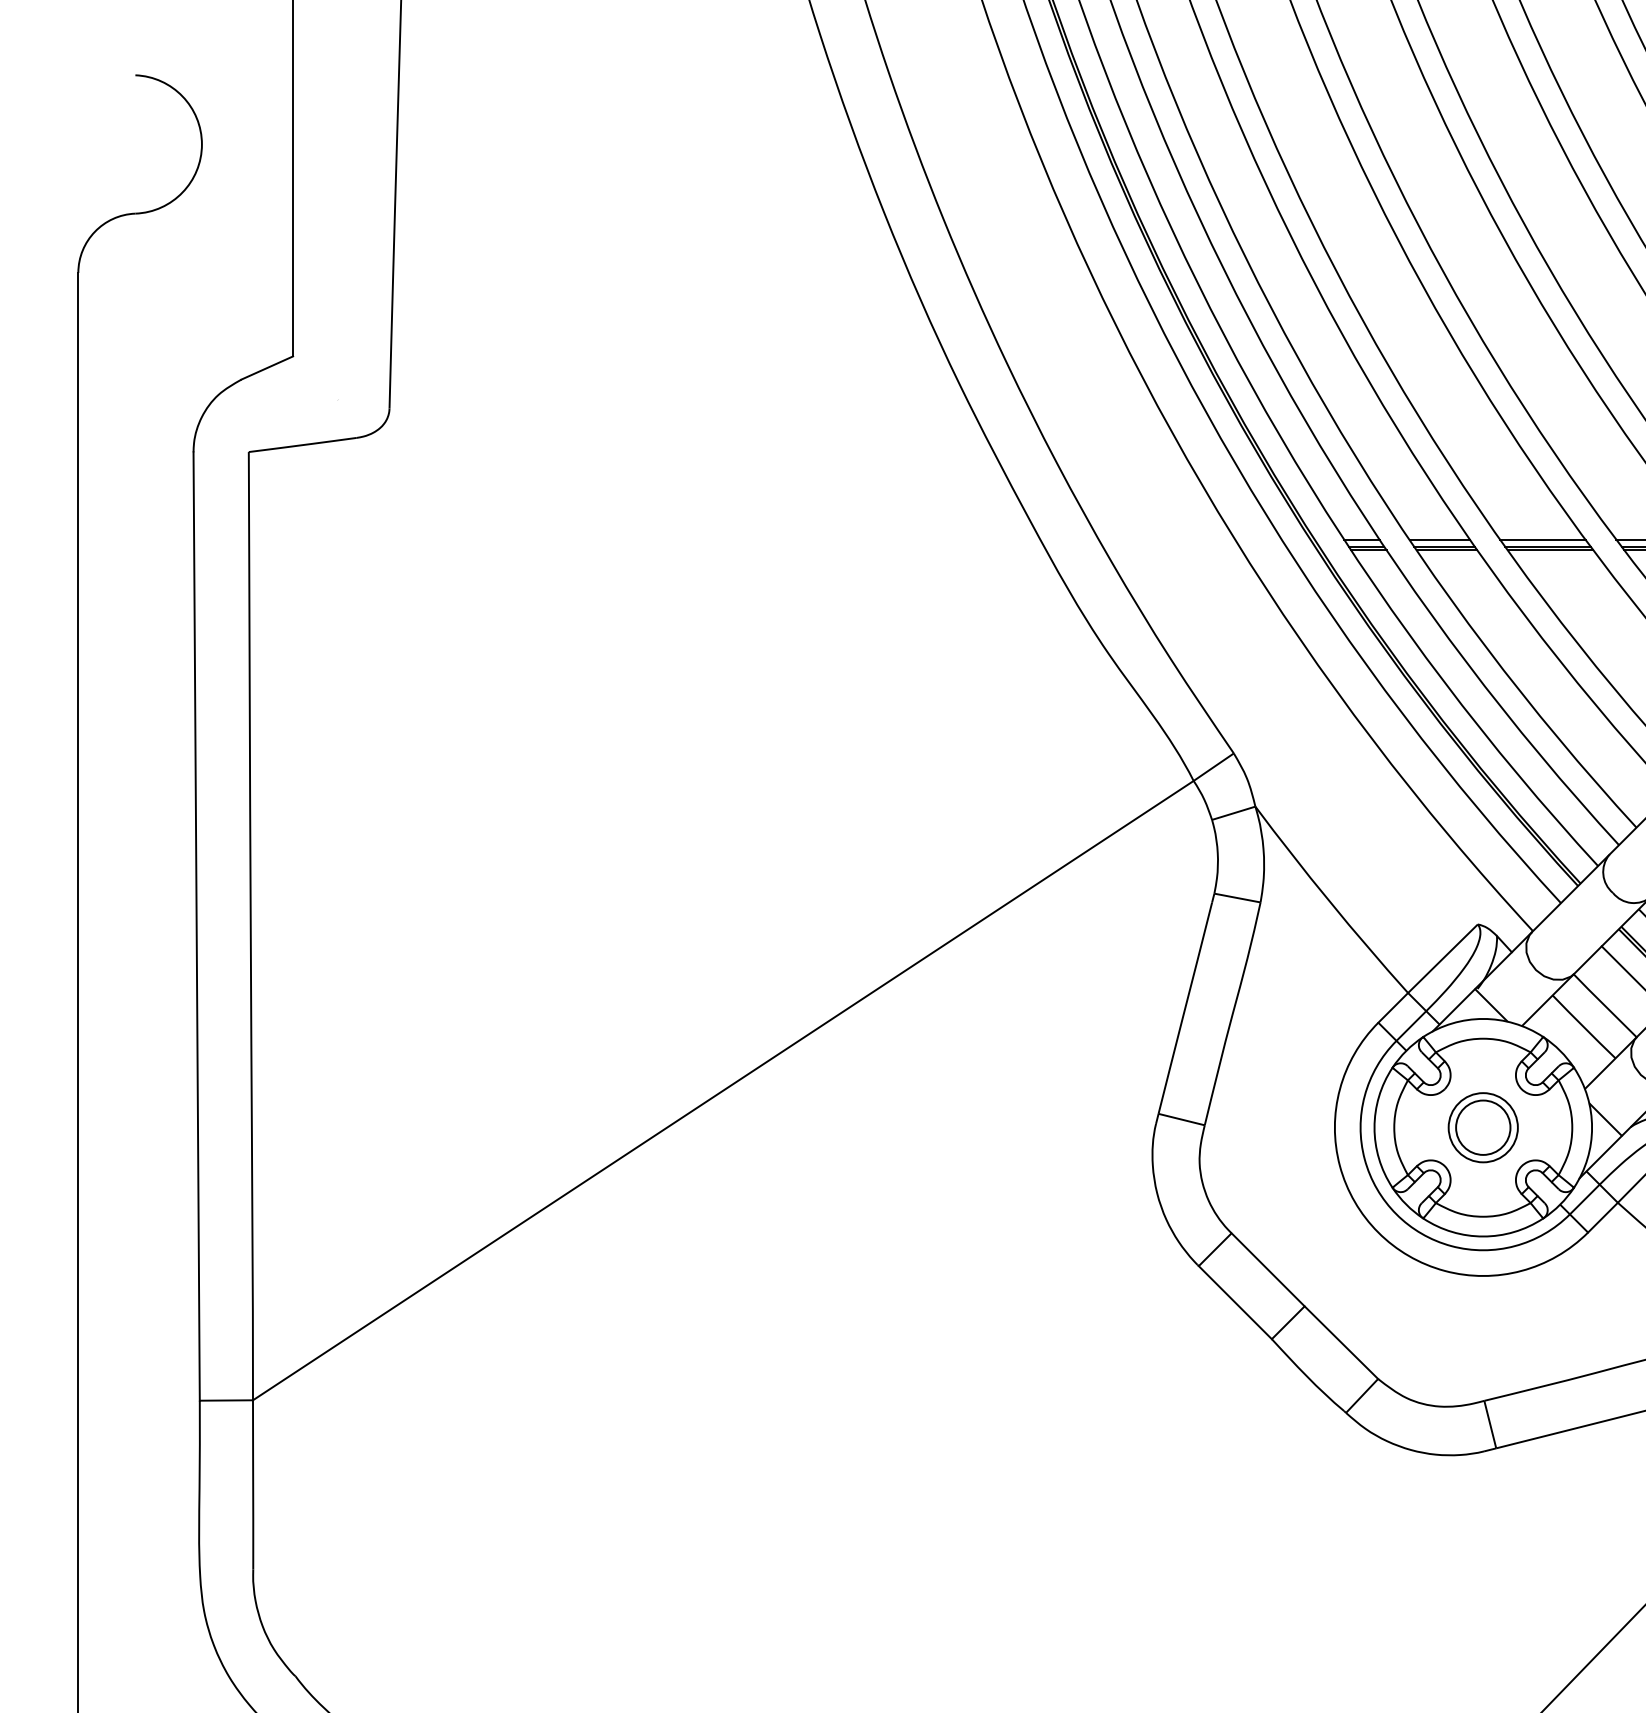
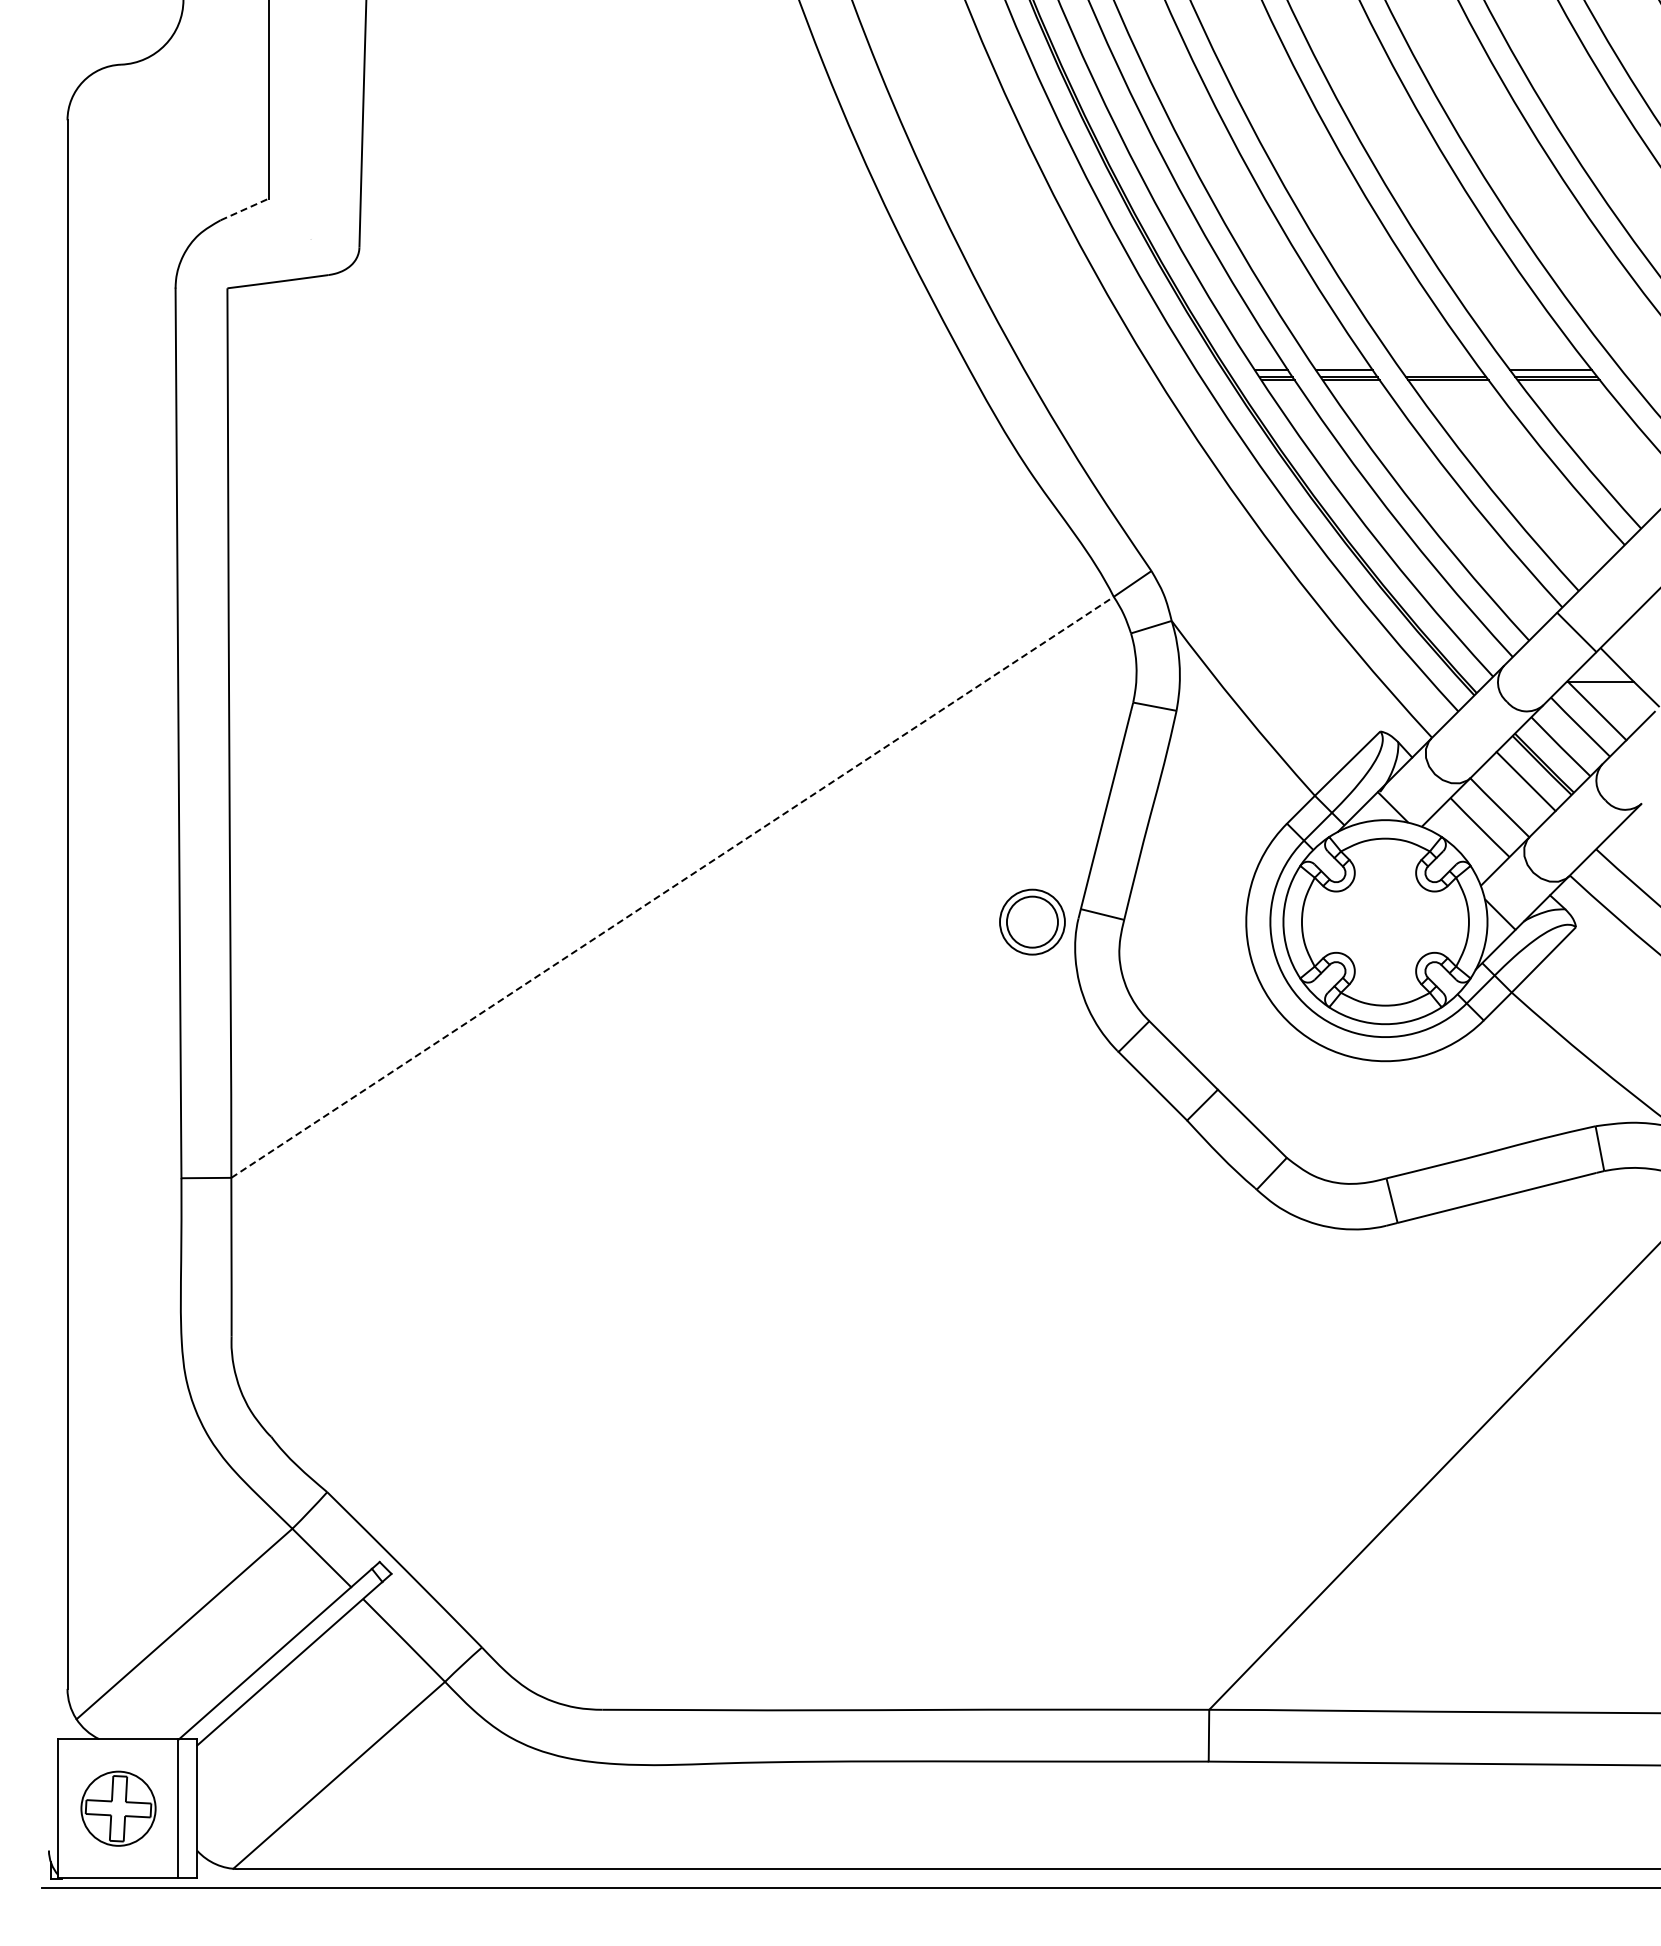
line: (268, 368) -> (245, 209), solid -> dashed
line: (1543, 539) -> (1441, 370), removed
line: (723, 1090) -> (672, 887), solid -> dashed
part: (1483, 1127) -> (1032, 921), moved

